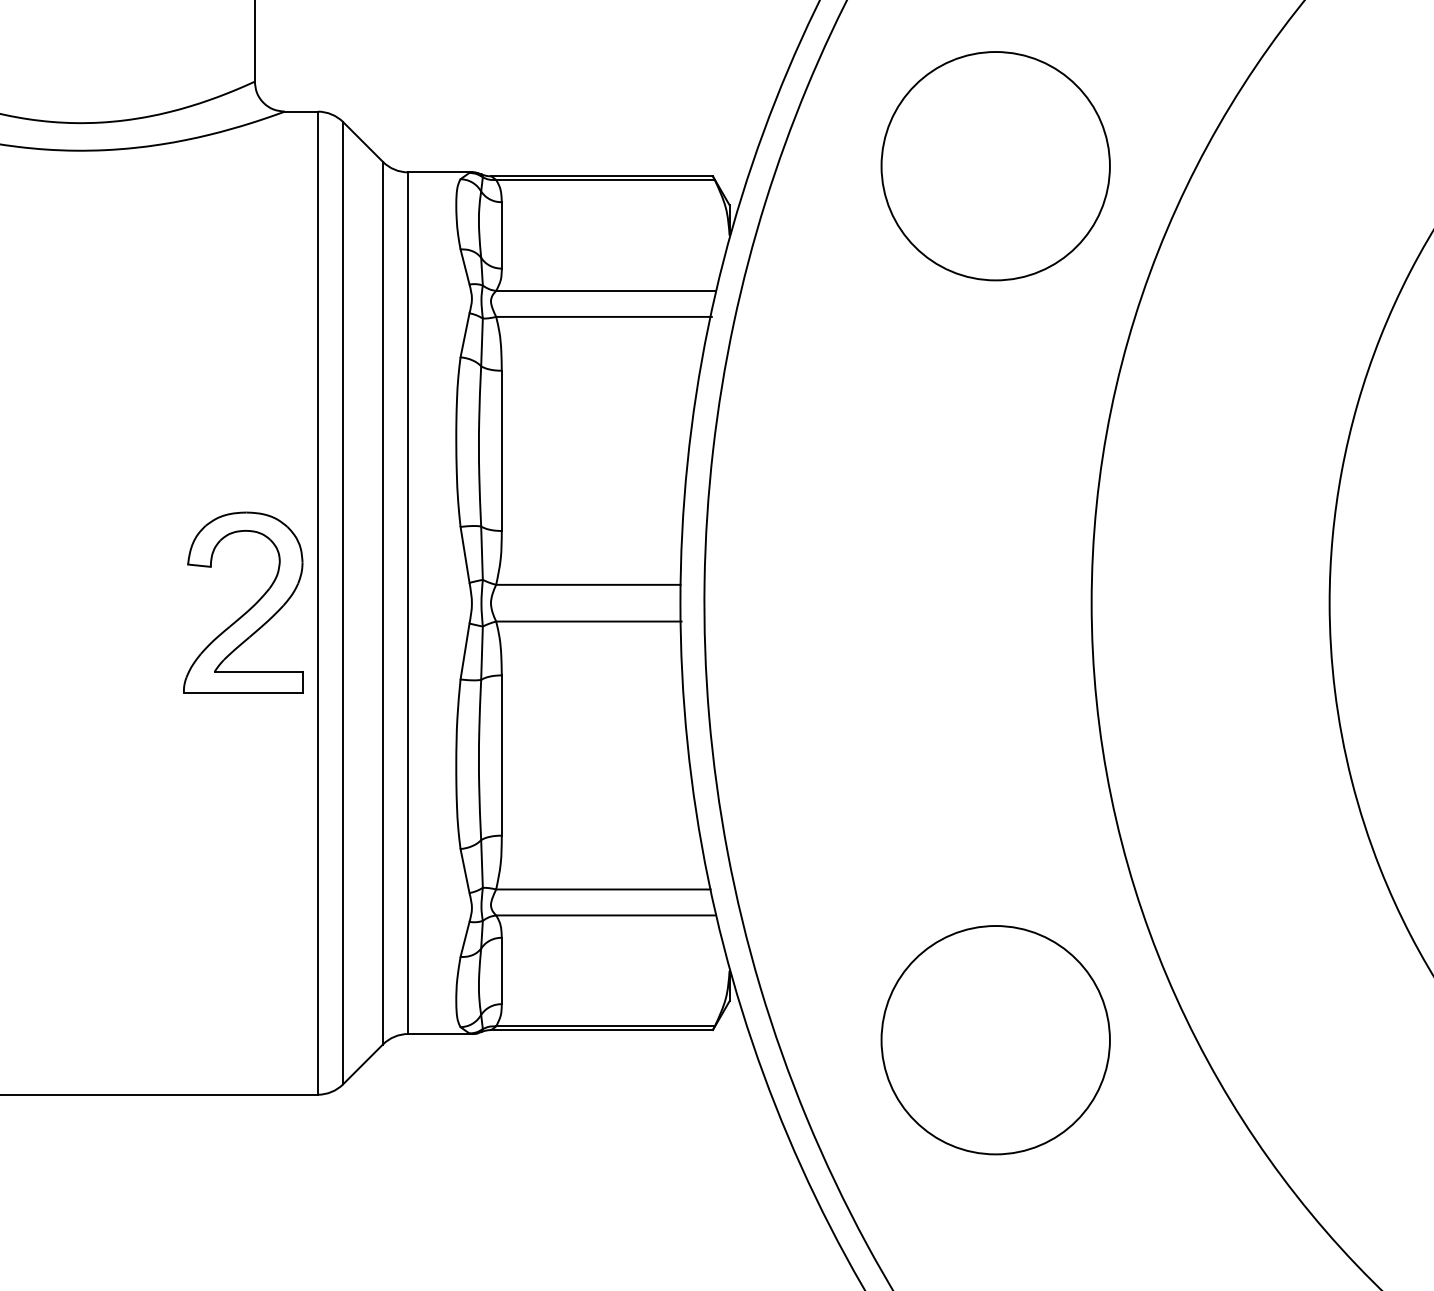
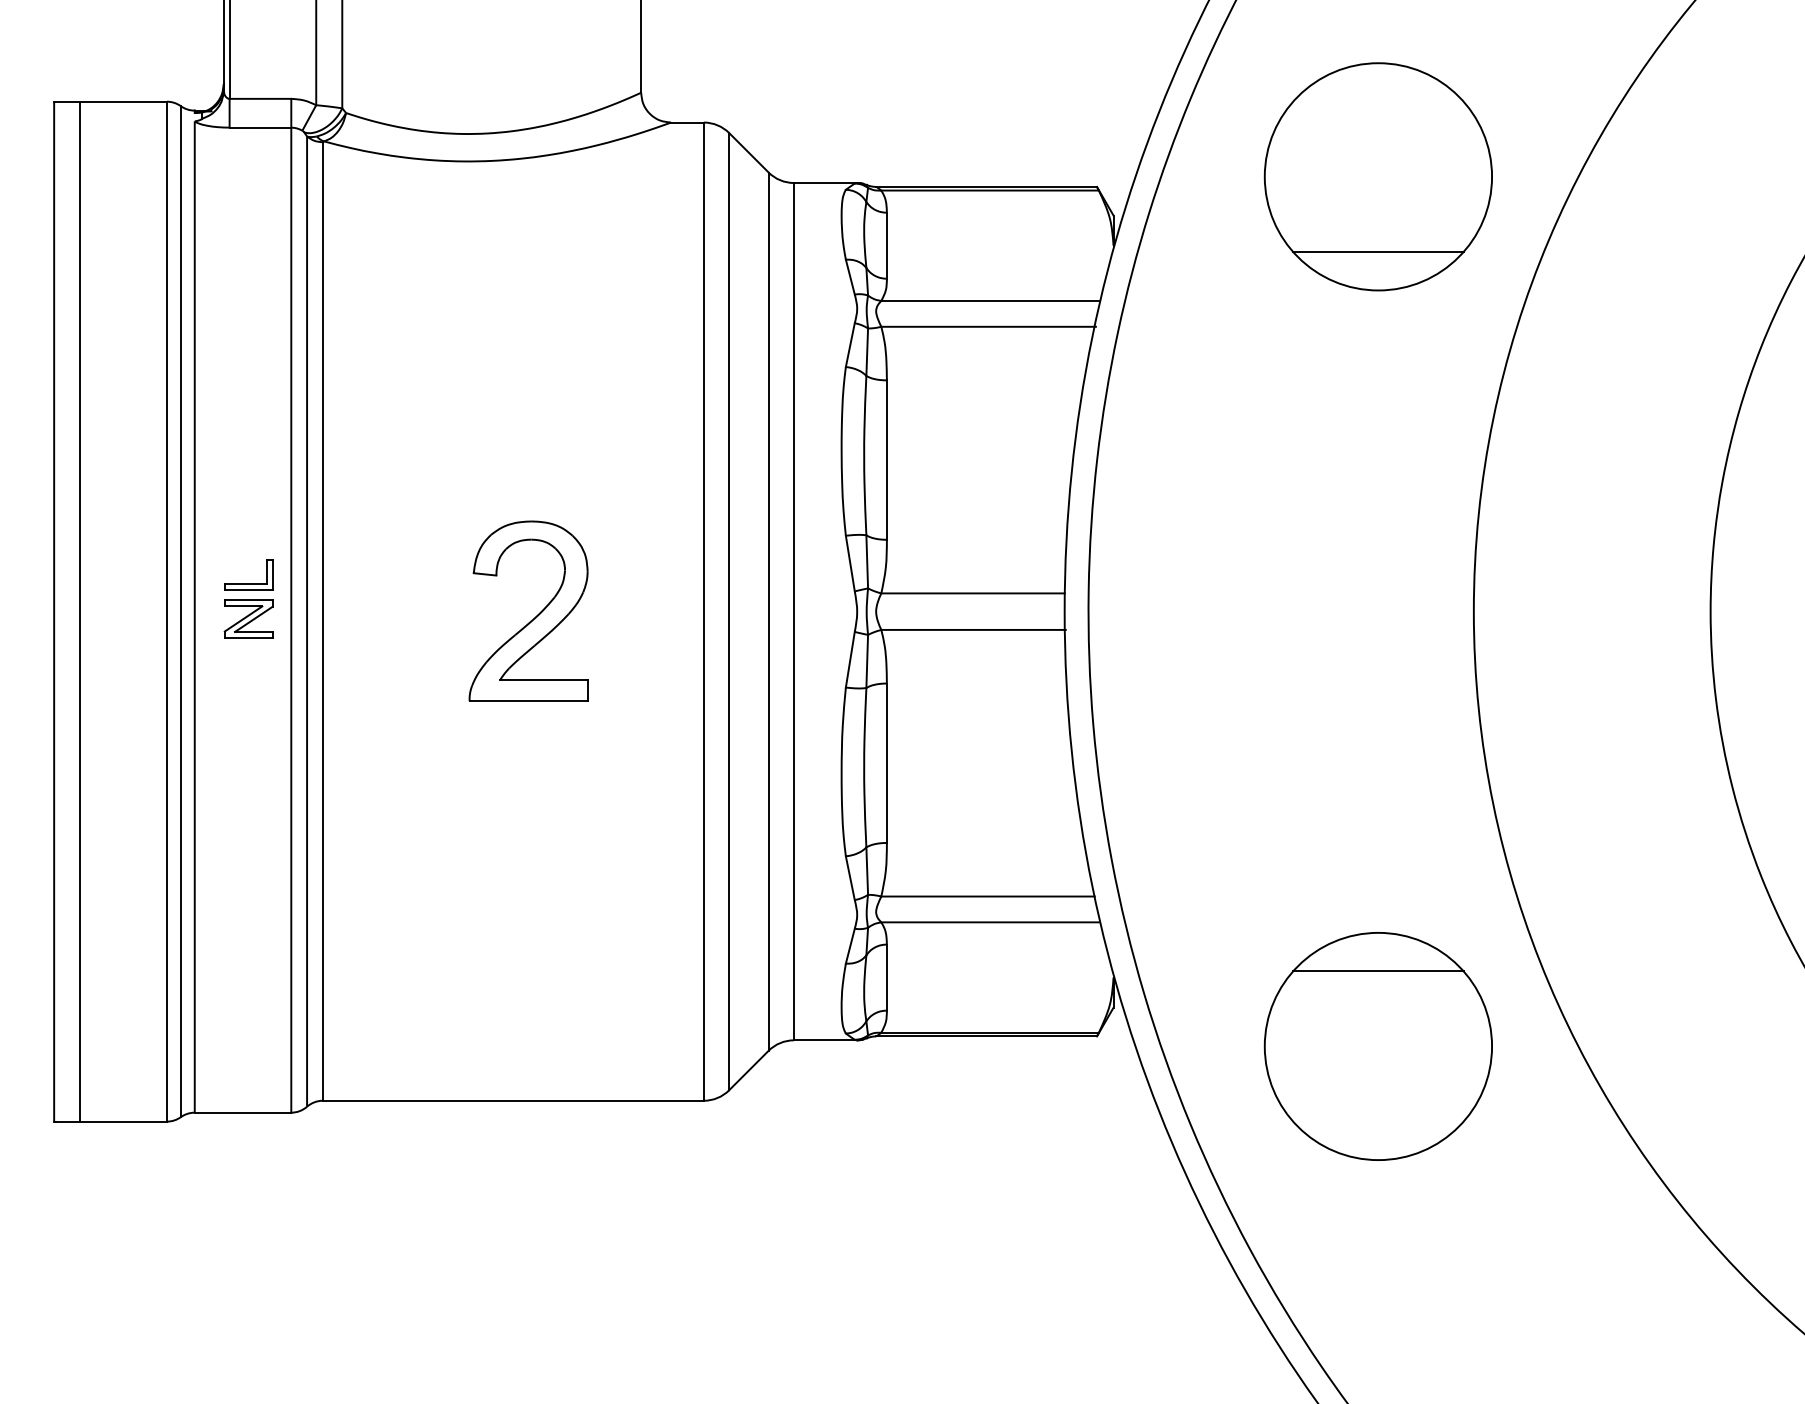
line: (995, 242) -> (1378, 252), added
part: (250, 608) -> (535, 616), moved
line: (995, 964) -> (1378, 971), added

